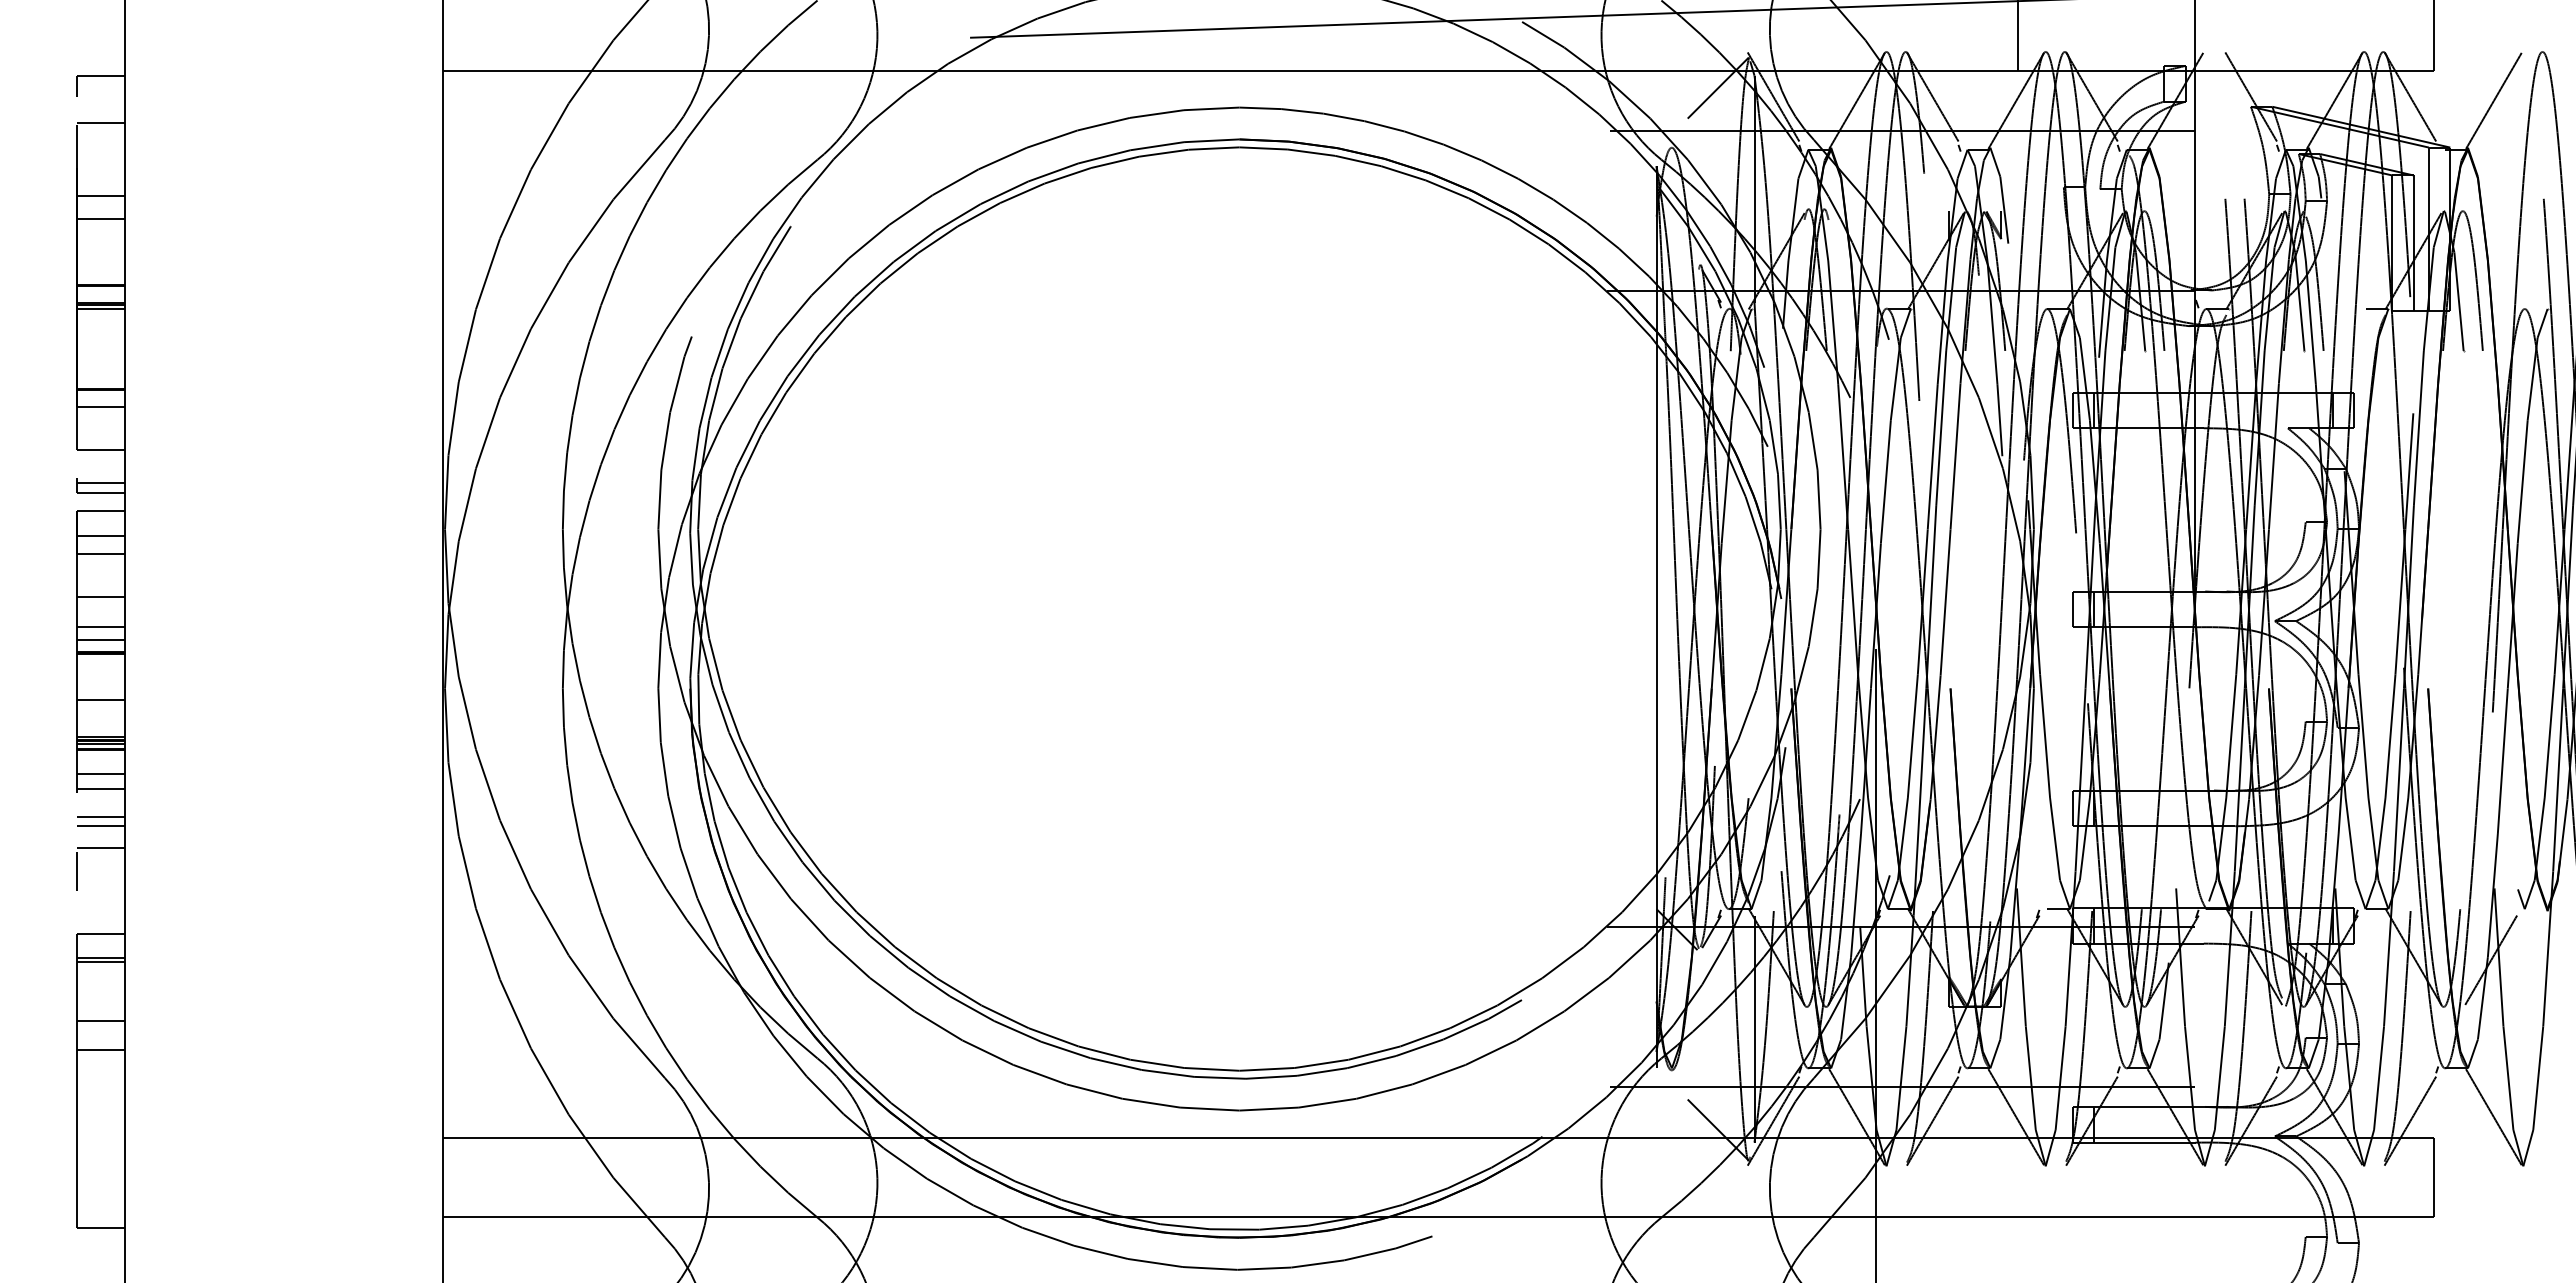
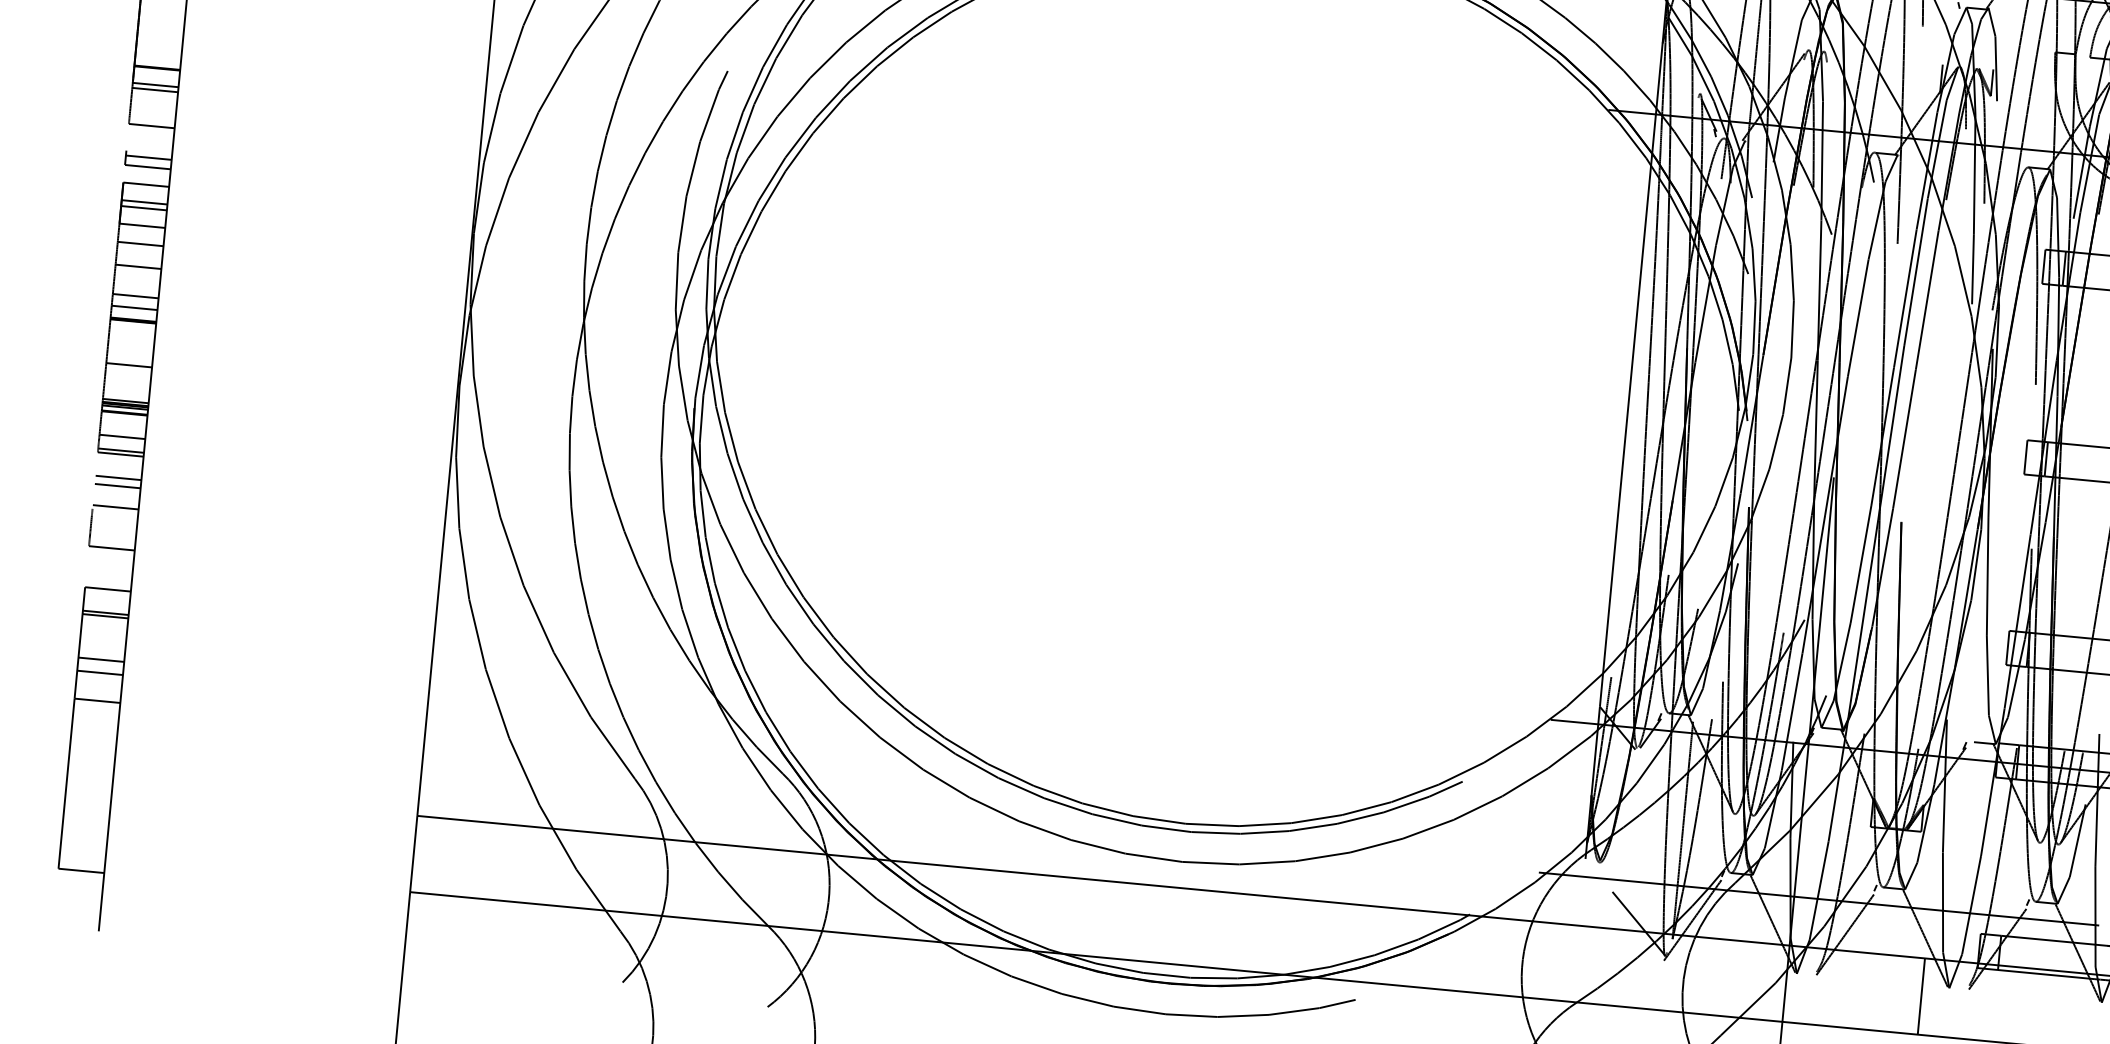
line: (101, 412) -> (155, 90), added
line: (101, 529) -> (144, 202), added
line: (101, 573) -> (140, 244), added
line: (101, 792) -> (121, 454), added
line: (101, 890) -> (112, 548), added
line: (101, 1007) -> (101, 660), added
line: (2017, 1177) -> (1921, 996), added

